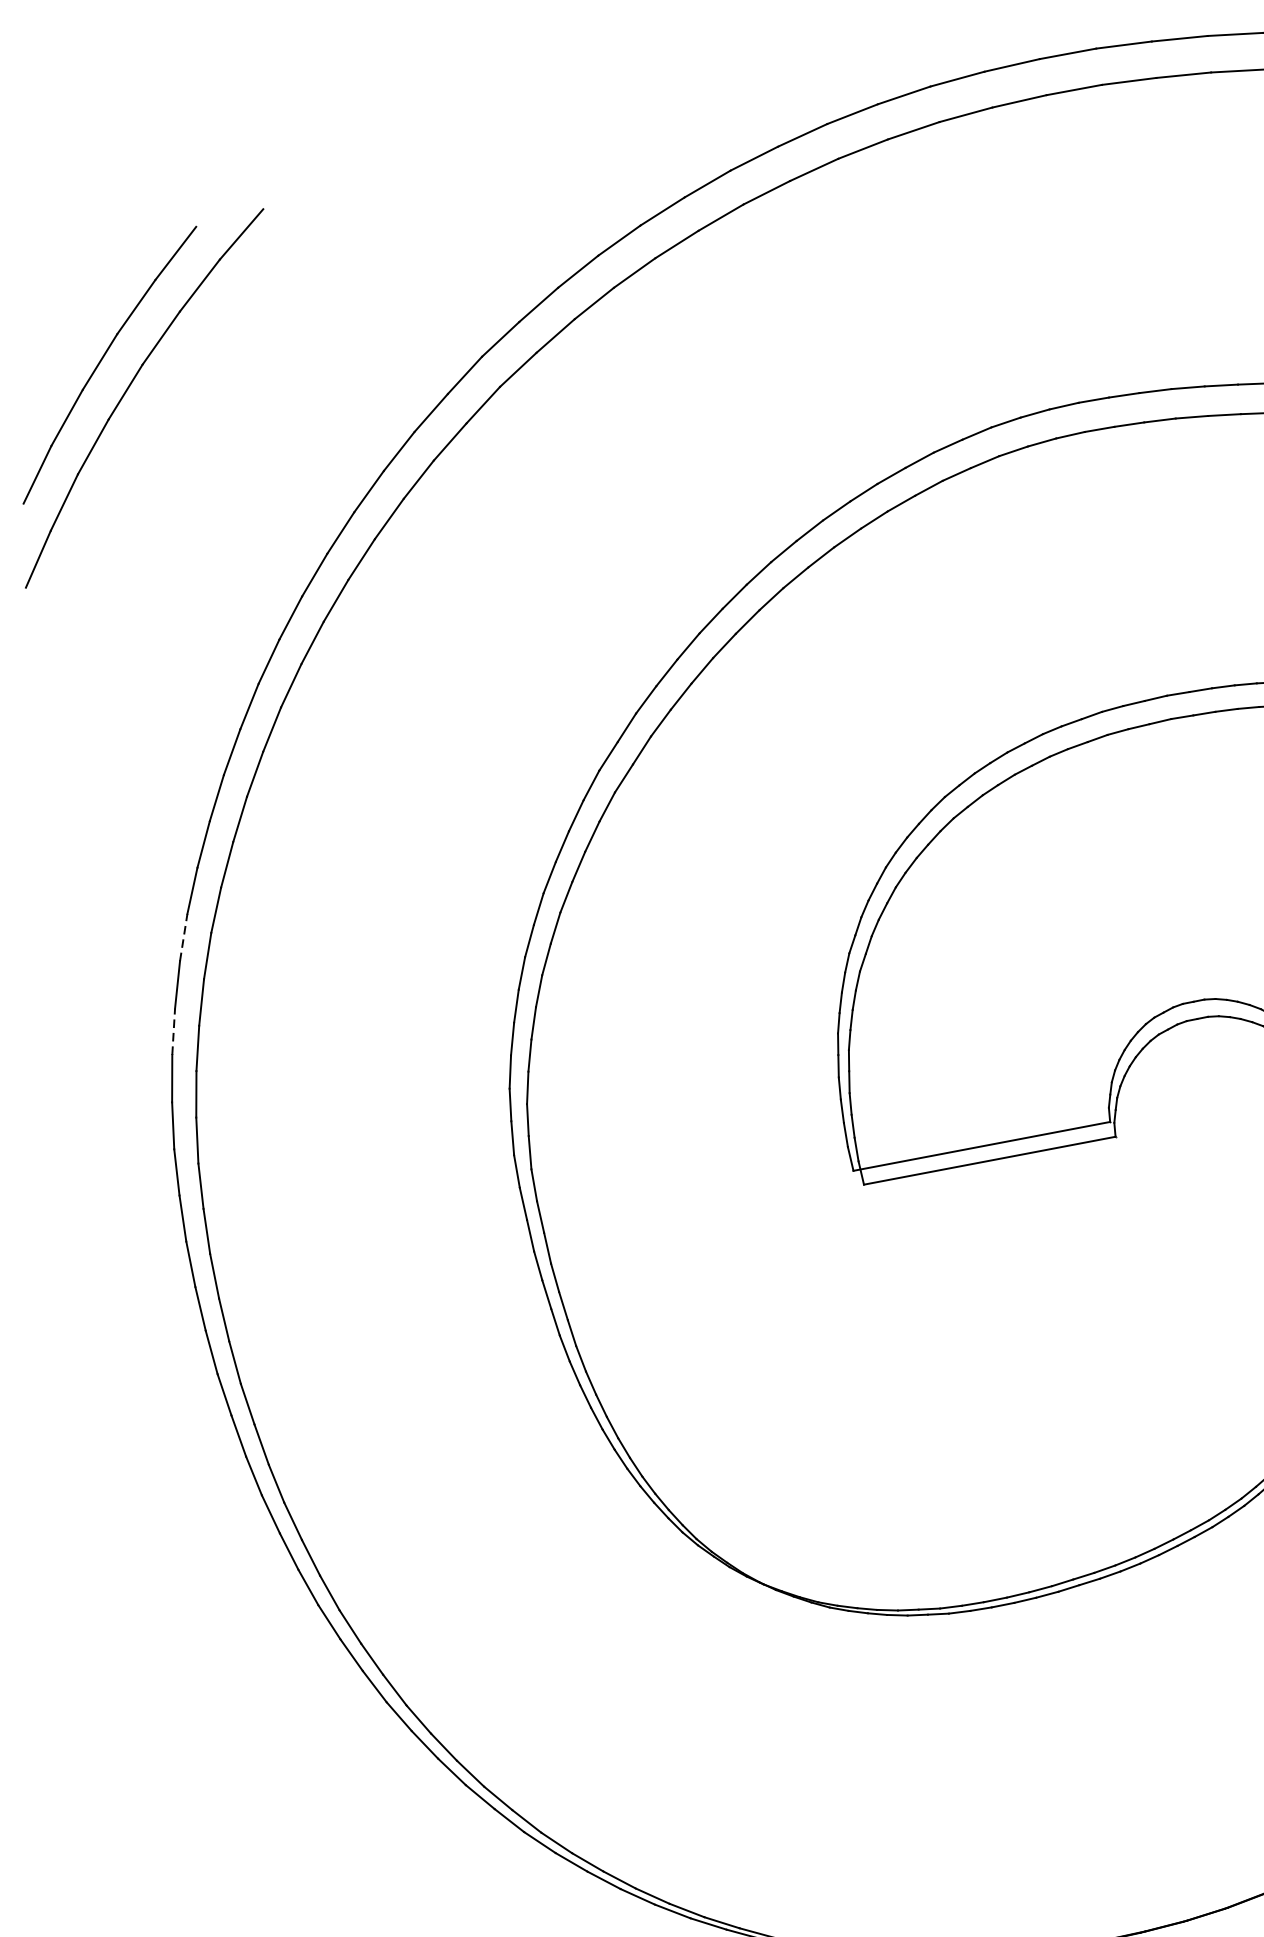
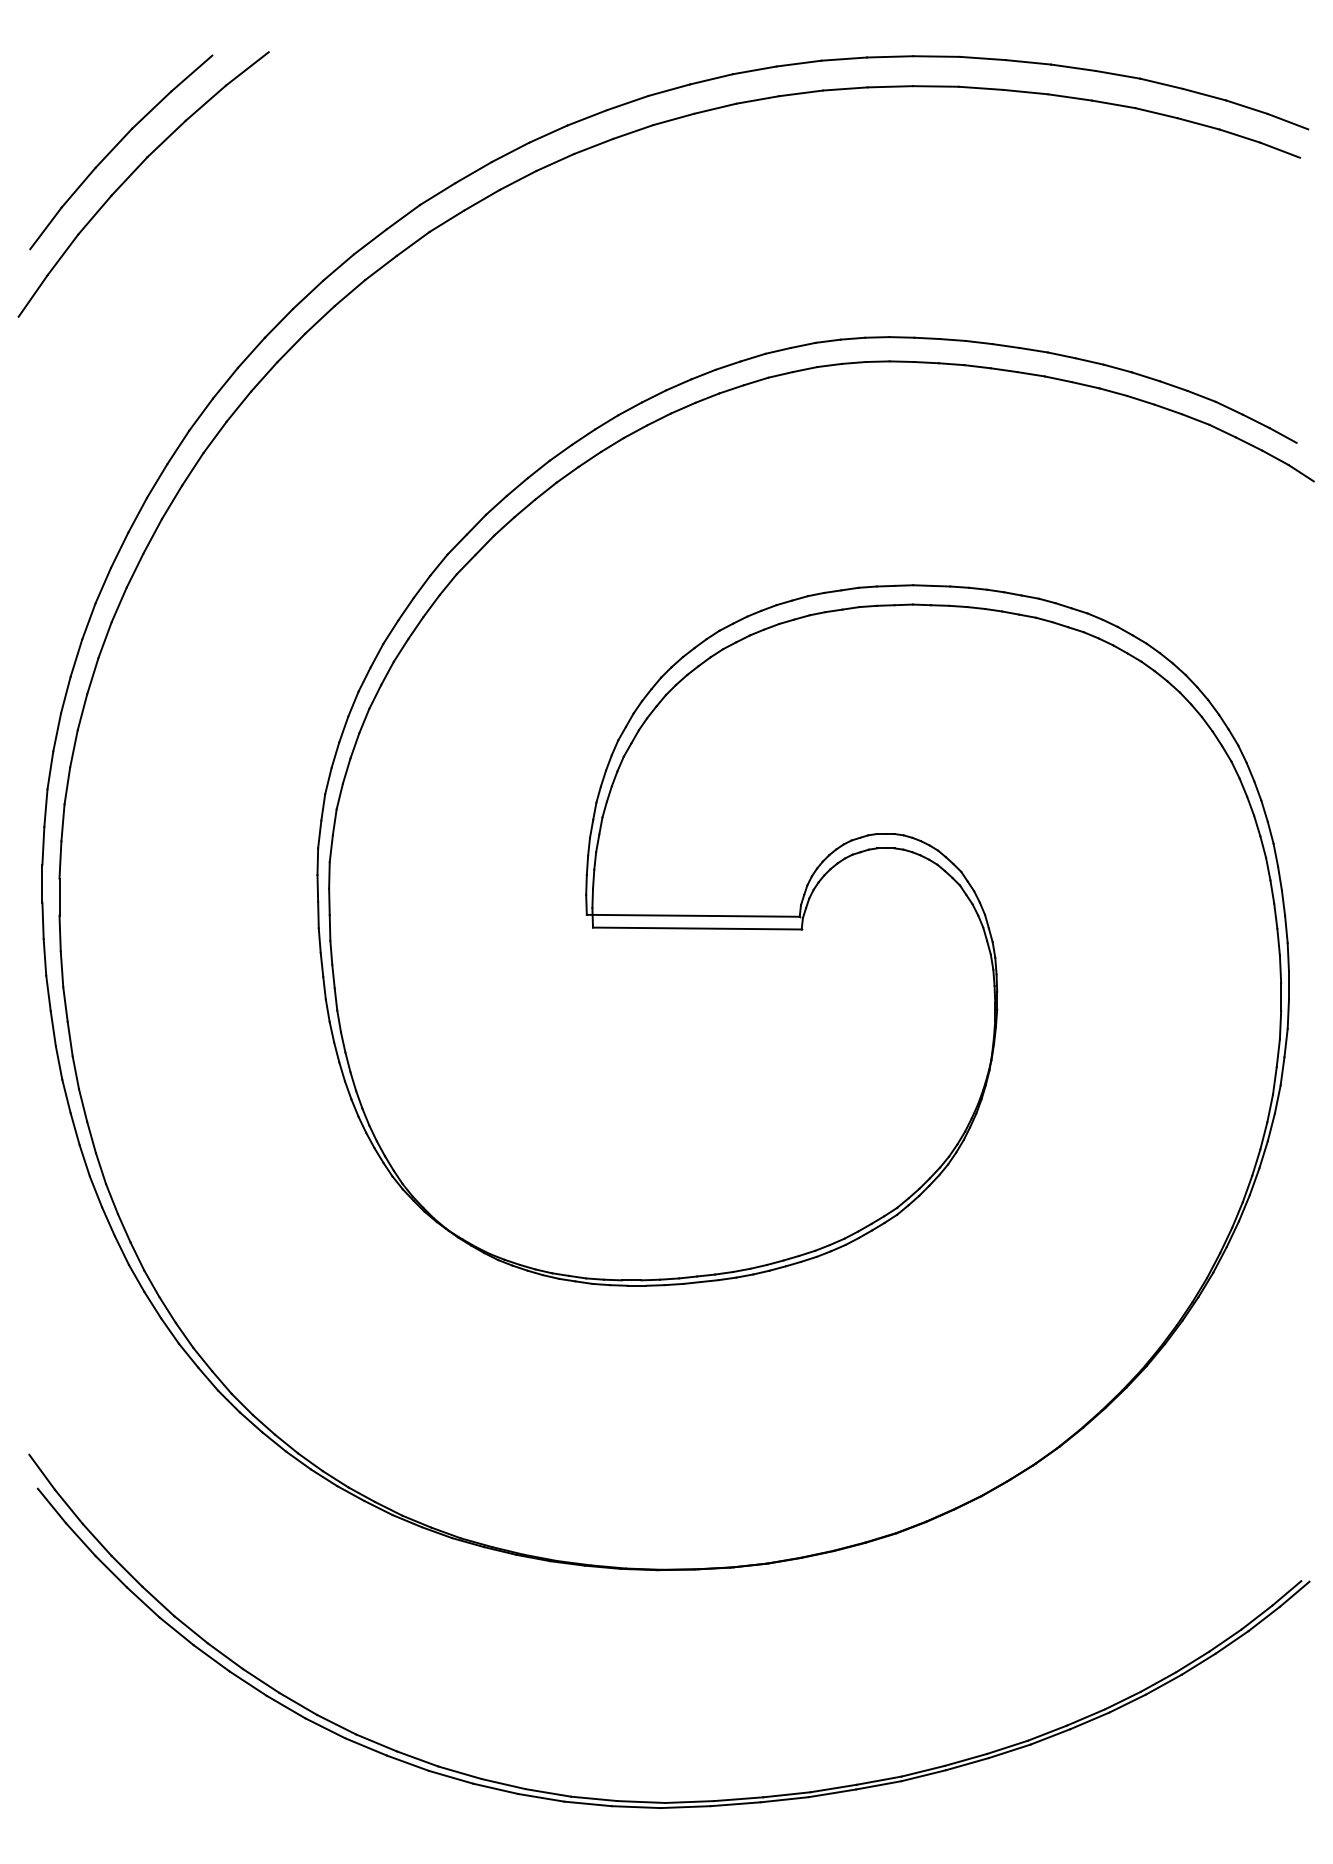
line: (184, 937) -> (89, 621), dashed -> solid
line: (173, 1032) -> (65, 695), dashed -> solid

